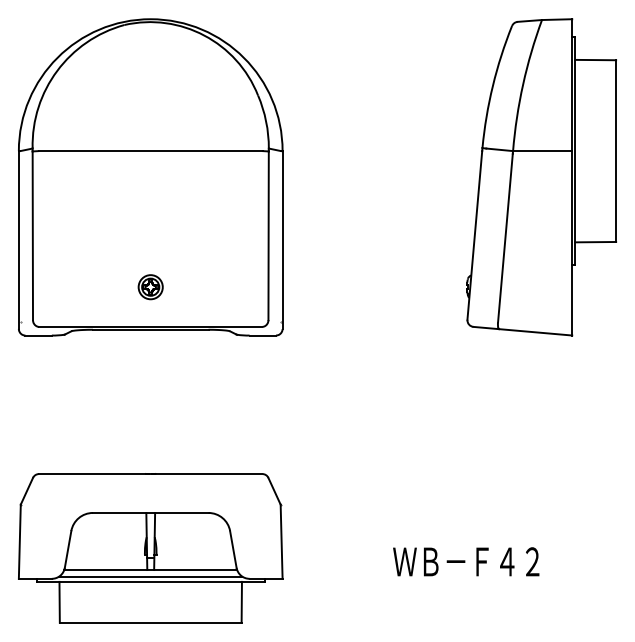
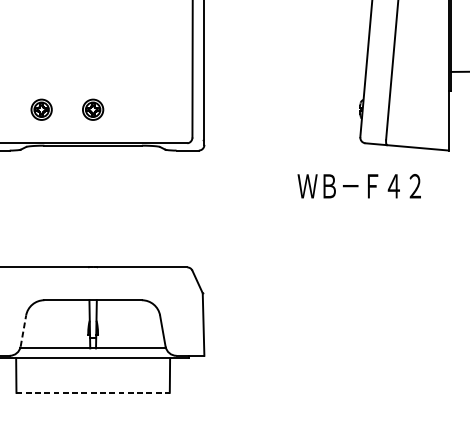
part: (89, 287) -> (41, 110), added
line: (68, 549) -> (23, 331), solid -> dashed
text: (466, 561) -> (359, 185), moved
line: (150, 576) -> (92, 353), removed
line: (150, 622) -> (92, 392), solid -> dashed

